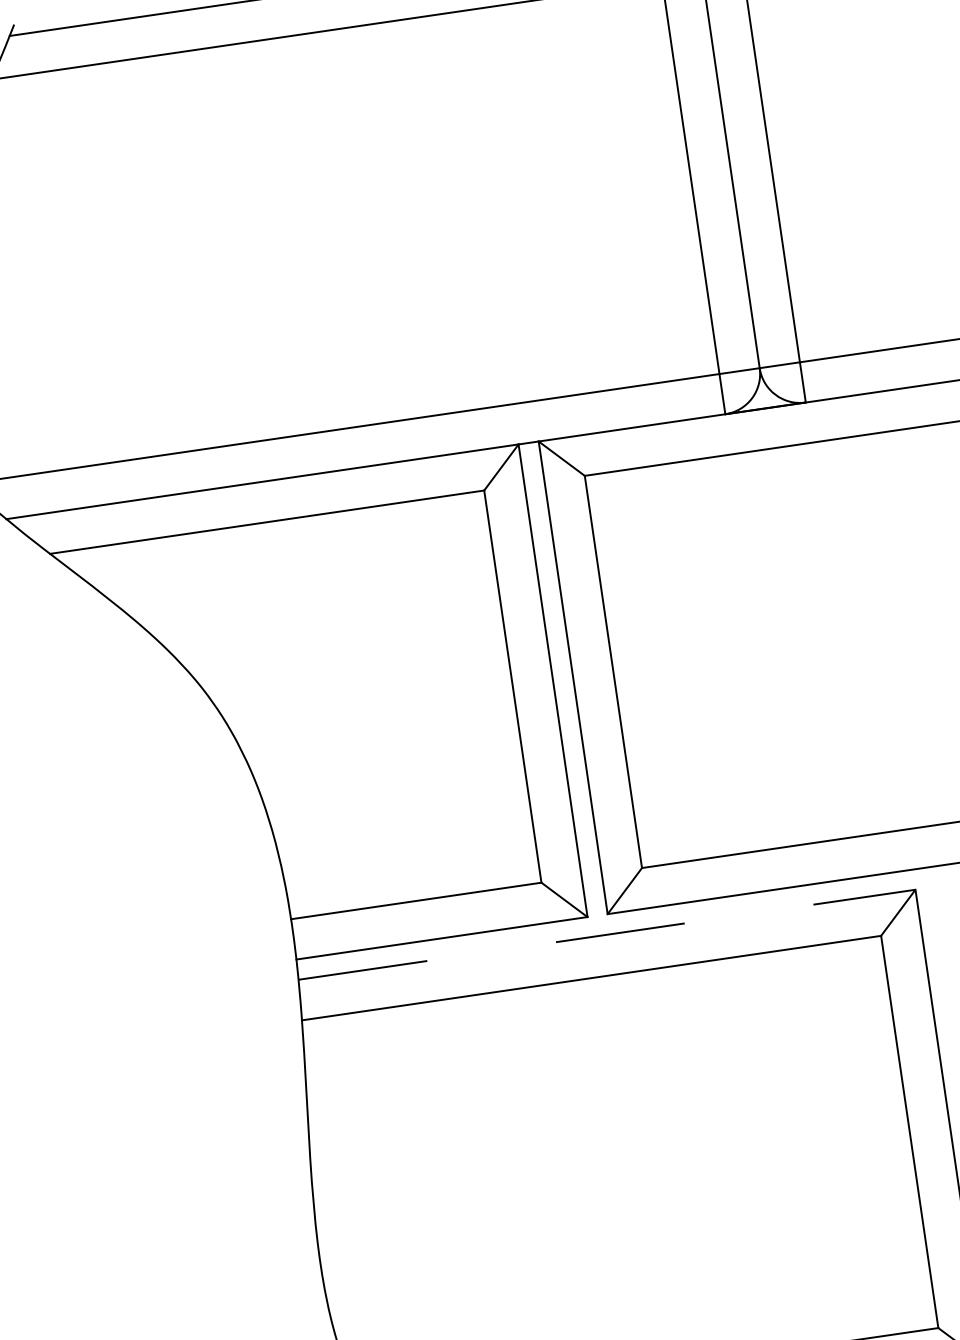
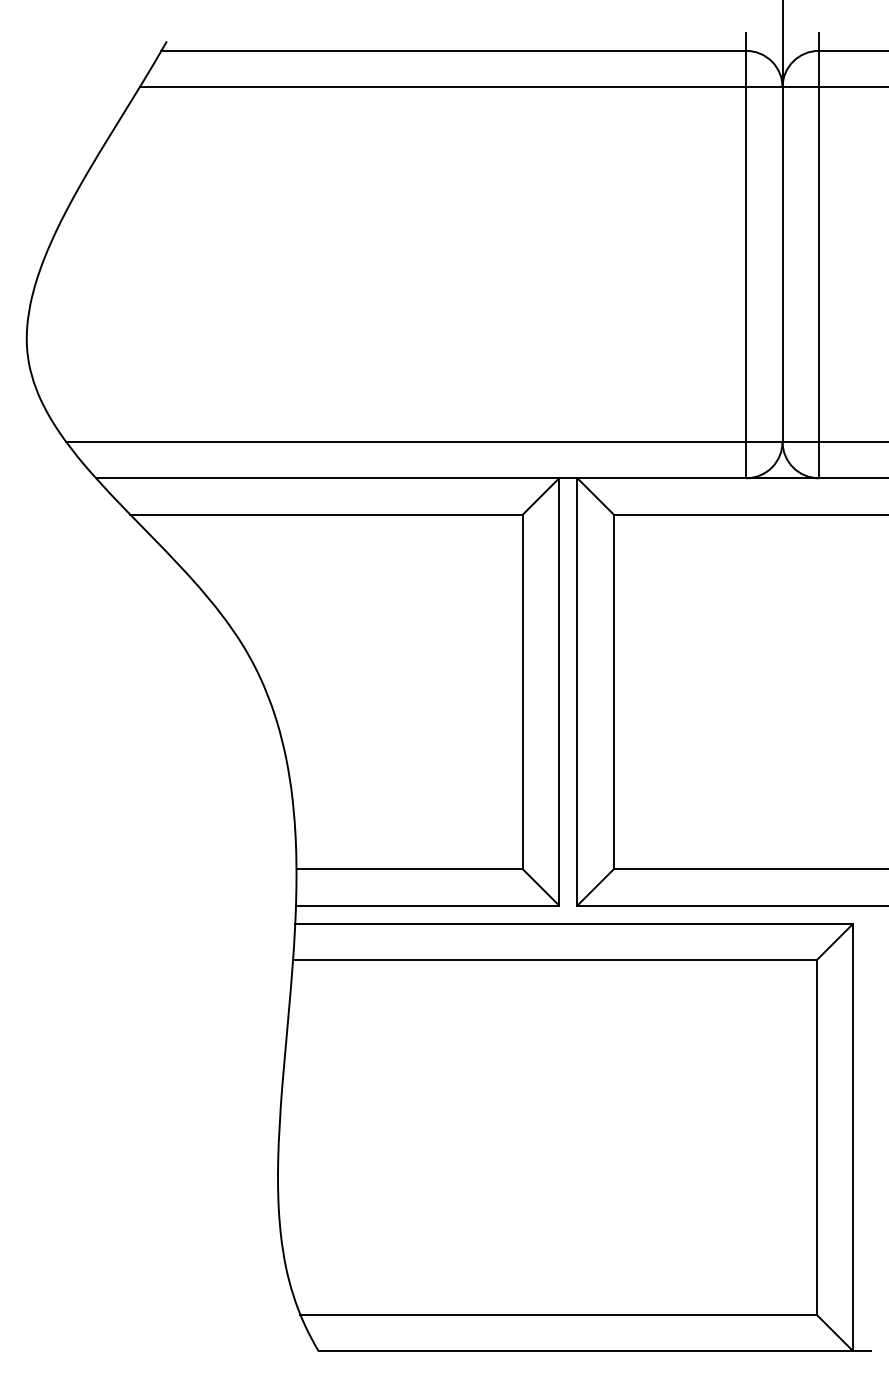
line: (607, 934) -> (574, 923), dashed -> solid

